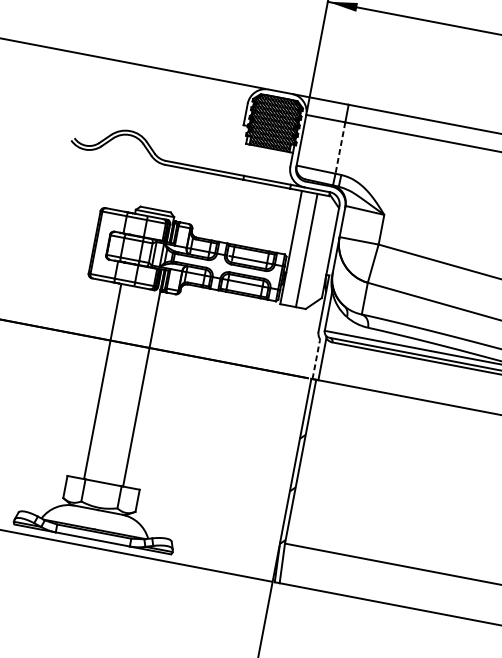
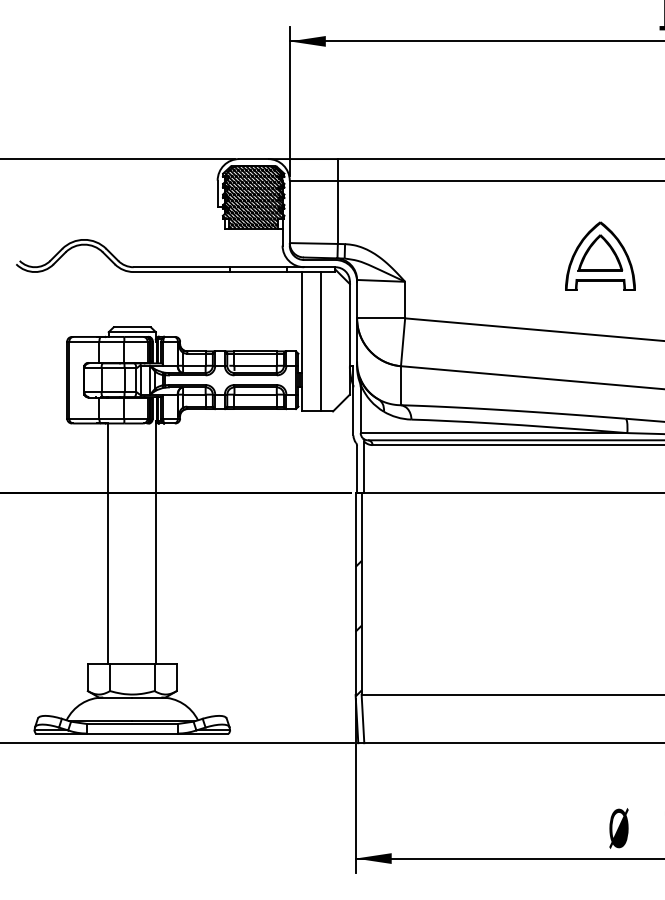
line: (340, 148) -> (337, 212), dashed -> solid
line: (316, 359) -> (357, 469), dashed -> solid

